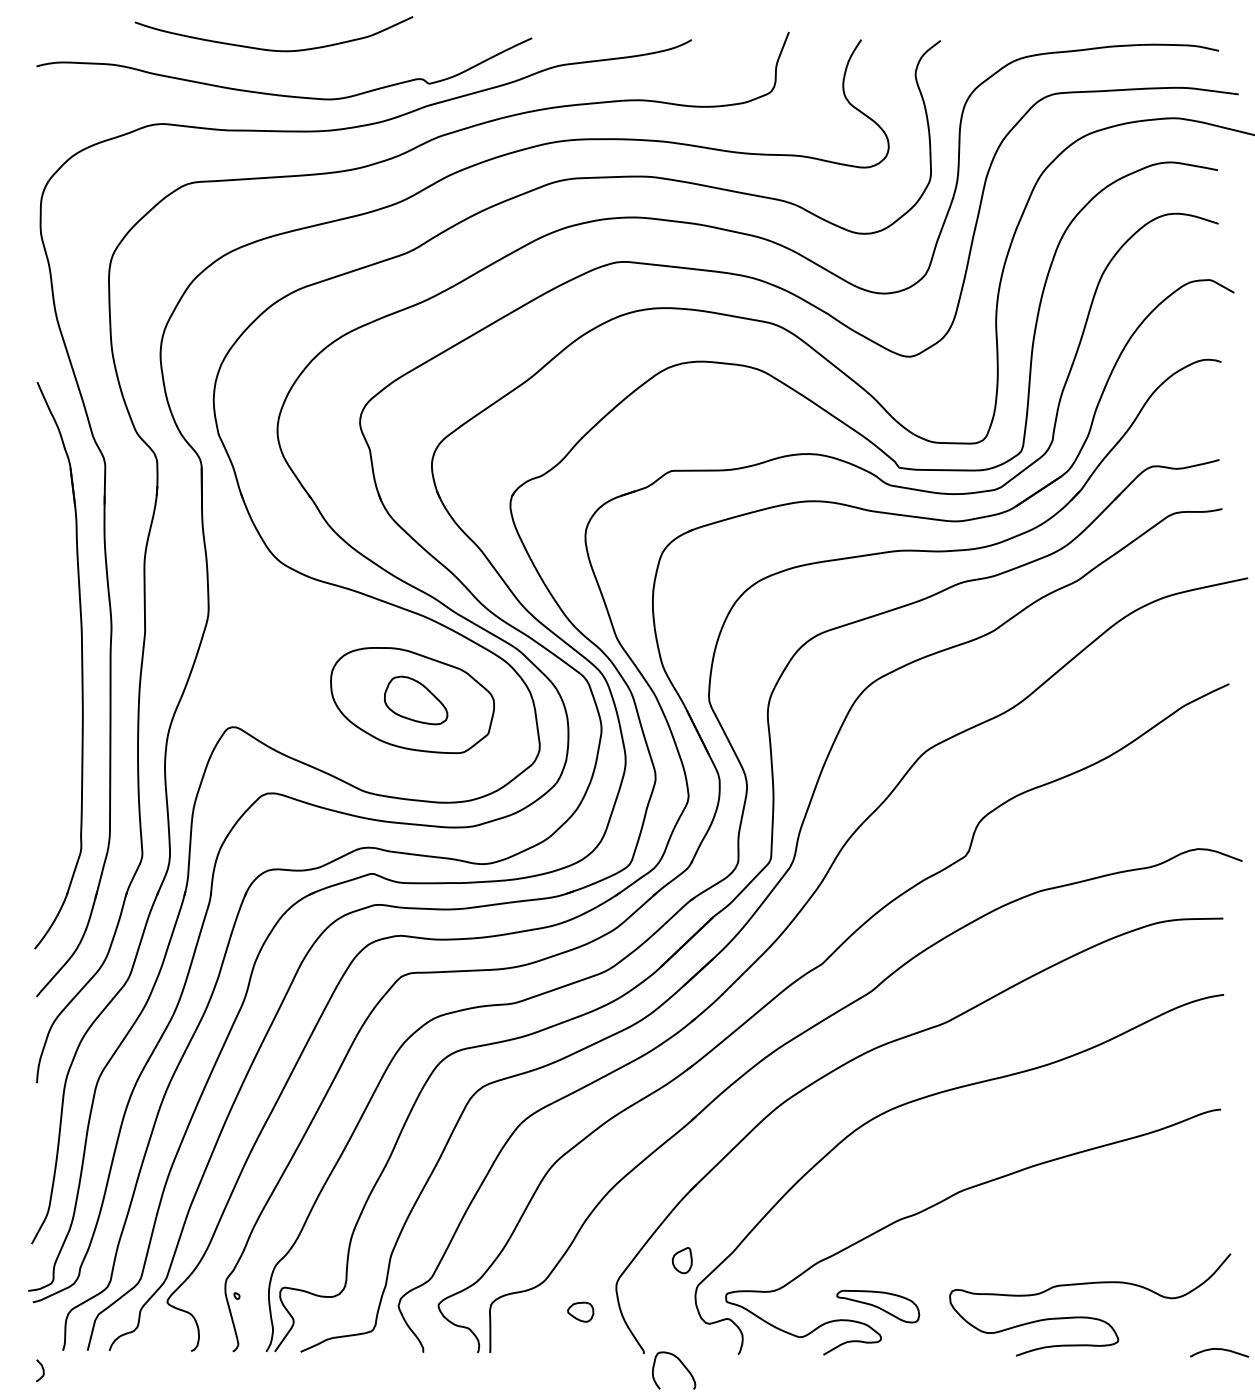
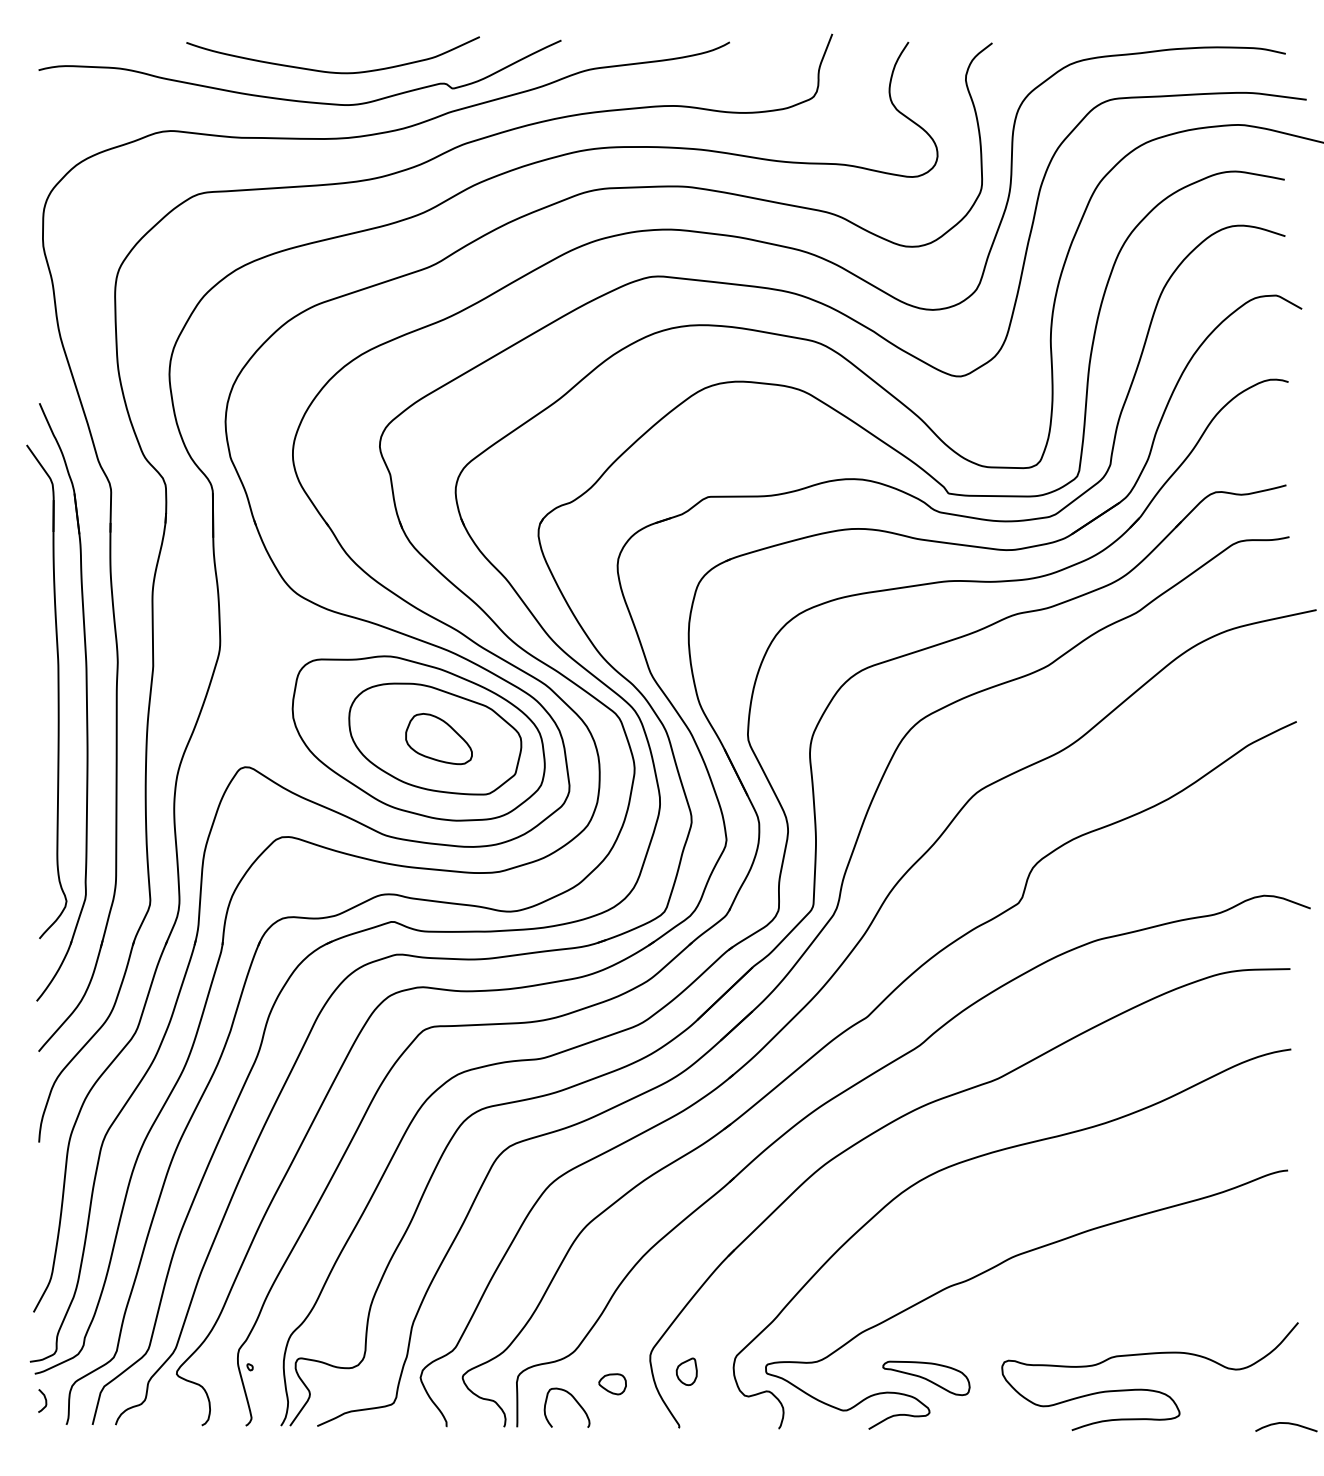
curve: (273, 49) -> (332, 71), moved
part: (54, 655) -> (57, 691), added
part: (396, 699) -> (418, 738), added
part: (682, 1260) -> (686, 1371), moved
curve: (681, 1363) -> (574, 1400), moved
curve: (42, 1368) -> (44, 1398), moved

